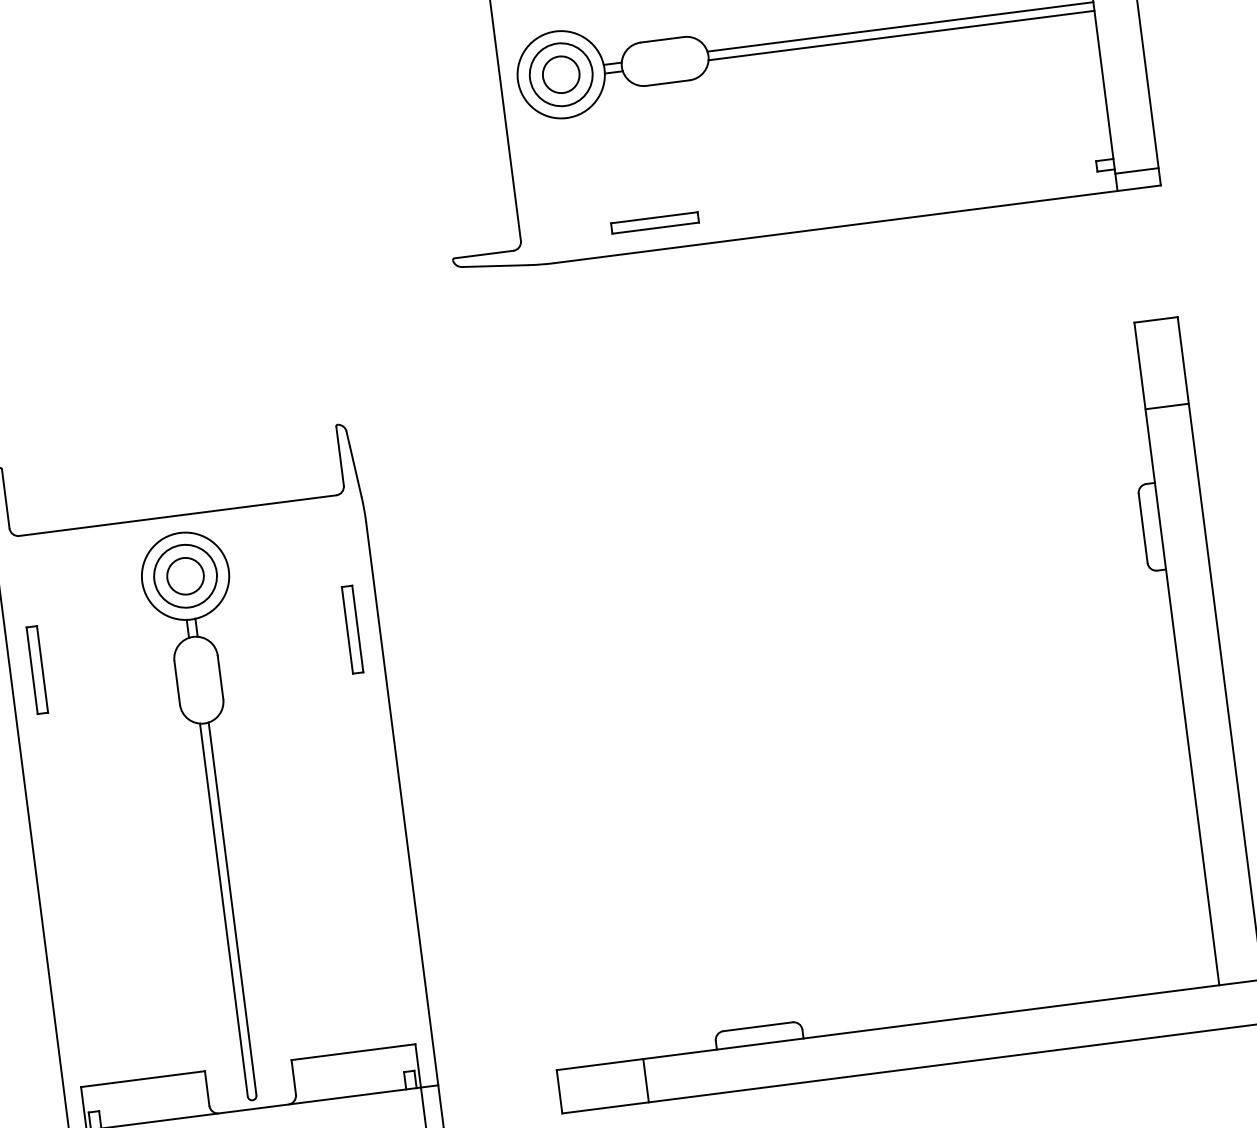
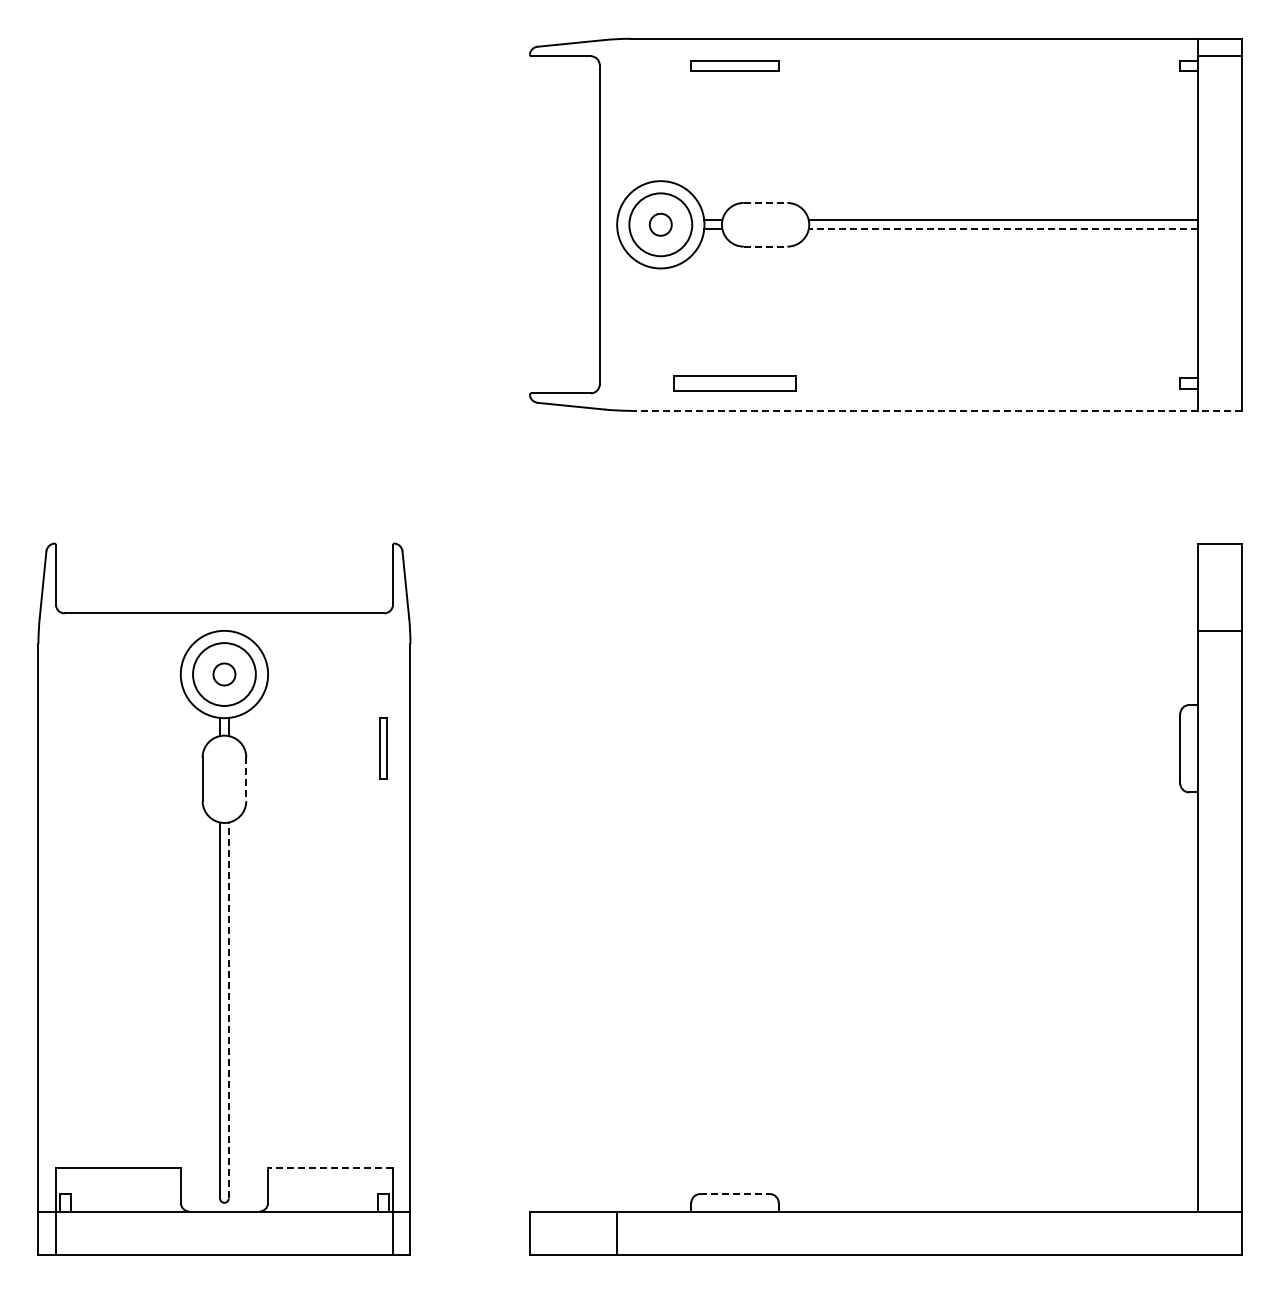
line: (901, 35) -> (1003, 229), solid -> dashed
line: (662, 39) -> (765, 202), solid -> dashed
circle: (560, 74) -> (660, 224), size x0.6
line: (667, 82) -> (765, 246), solid -> dashed
line: (1136, 171) -> (1219, 393), removed
part: (654, 222) -> (734, 383), size x1.4
line: (857, 224) -> (935, 410), solid -> dashed
circle: (185, 576) -> (224, 674), size x0.6
part: (352, 629) -> (383, 748), size x0.7
part: (37, 669) -> (65, 748), removed
line: (220, 677) -> (246, 779), solid -> dashed
line: (232, 909) -> (228, 1010), solid -> dashed
line: (758, 1027) -> (735, 1194), solid -> dashed
line: (353, 1051) -> (330, 1167), solid -> dashed

